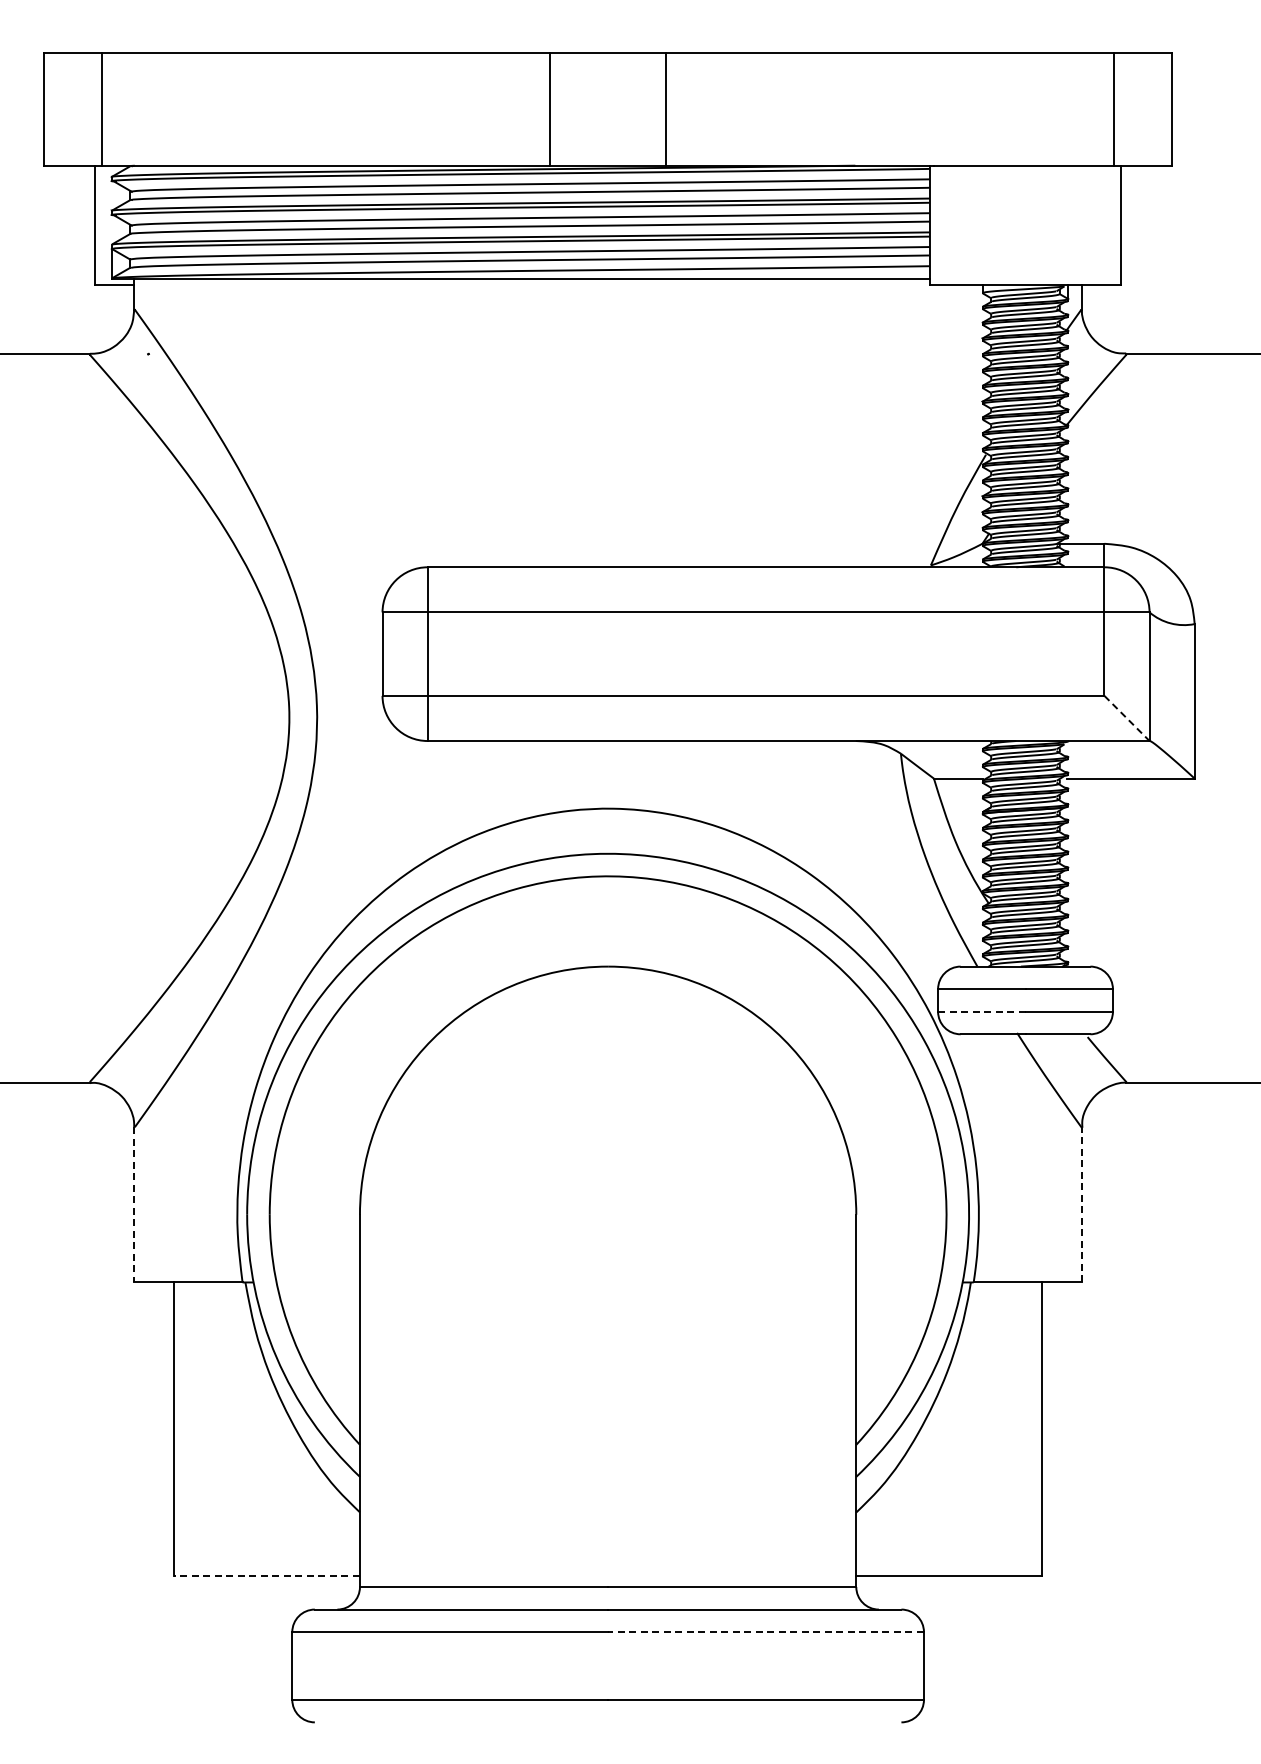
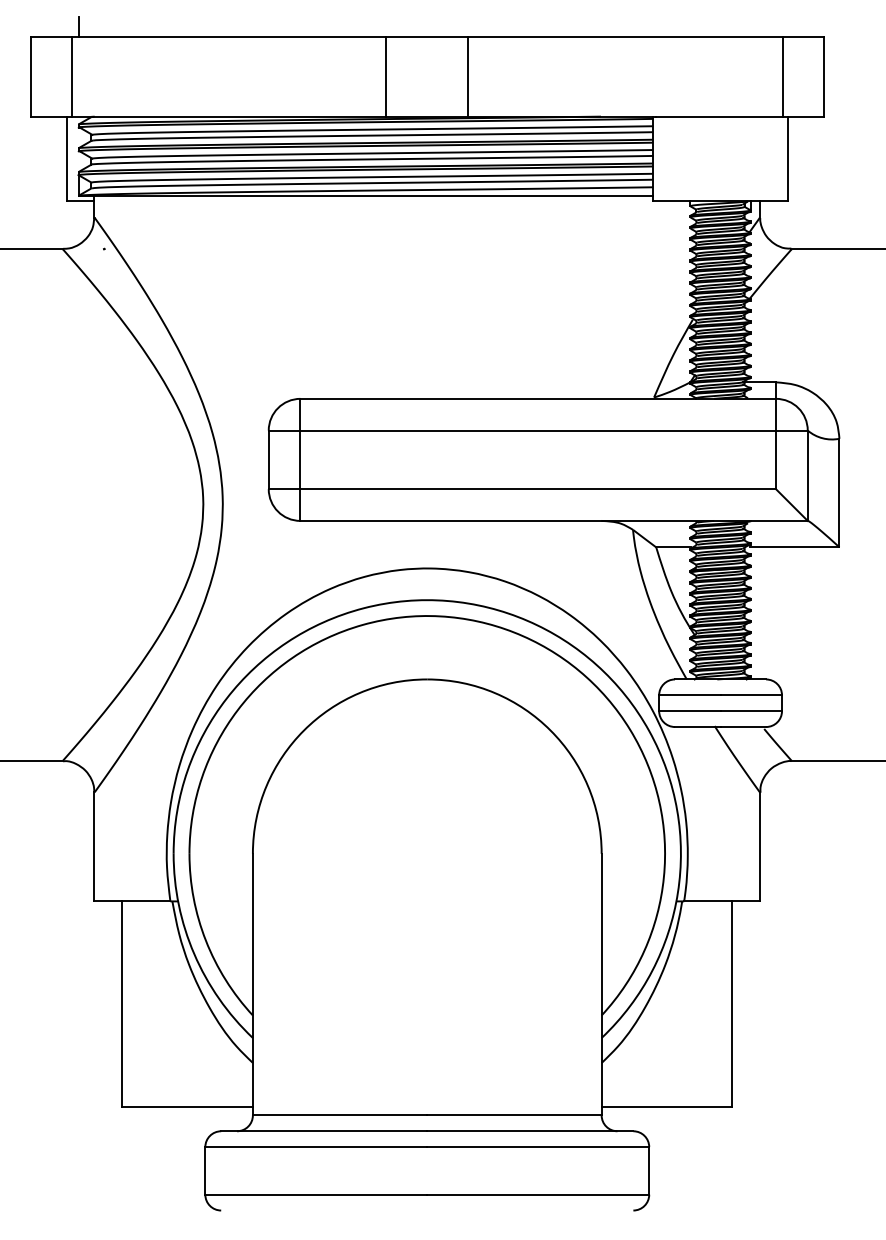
line: (111, 37) -> (78, 26), added
line: (1127, 718) -> (792, 505), dashed -> solid
line: (981, 1011) -> (689, 710), dashed -> solid
line: (134, 1204) -> (94, 846), dashed -> solid
line: (1081, 1204) -> (759, 846), dashed -> solid
line: (266, 1575) -> (187, 1107), dashed -> solid
line: (766, 1632) -> (538, 1147), dashed -> solid

